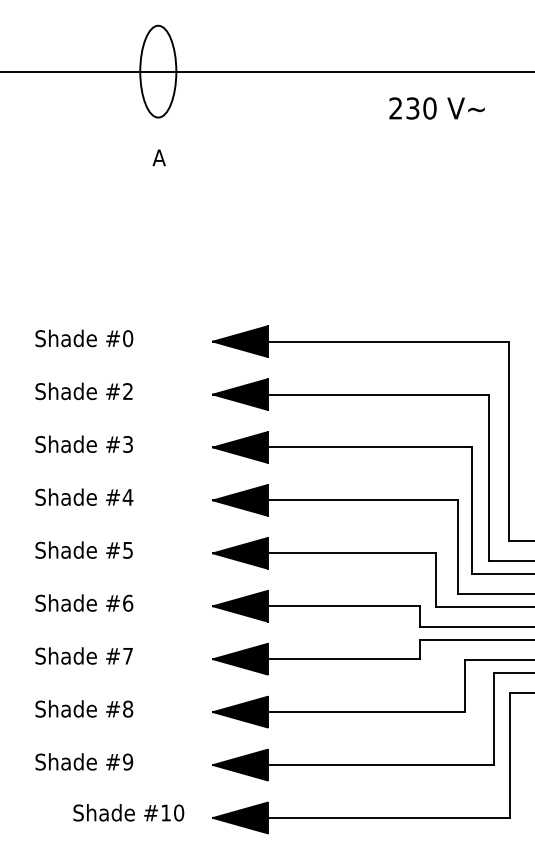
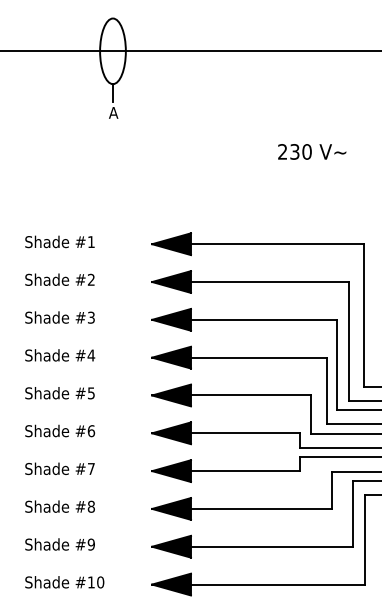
text: (436, 108) -> (311, 151), moved
line: (158, 129) -> (113, 92), added
text: (128, 338) -> (91, 241), #0 -> #1
text: (128, 812) -> (64, 582), moved

